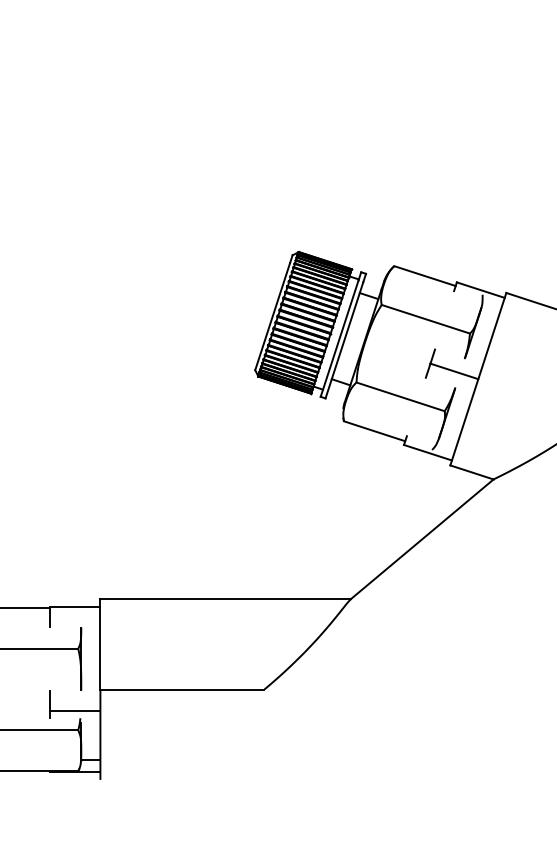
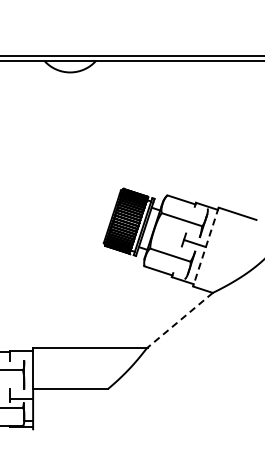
line: (477, 380) -> (205, 247), solid -> dashed
line: (422, 539) -> (180, 320), solid -> dashed

